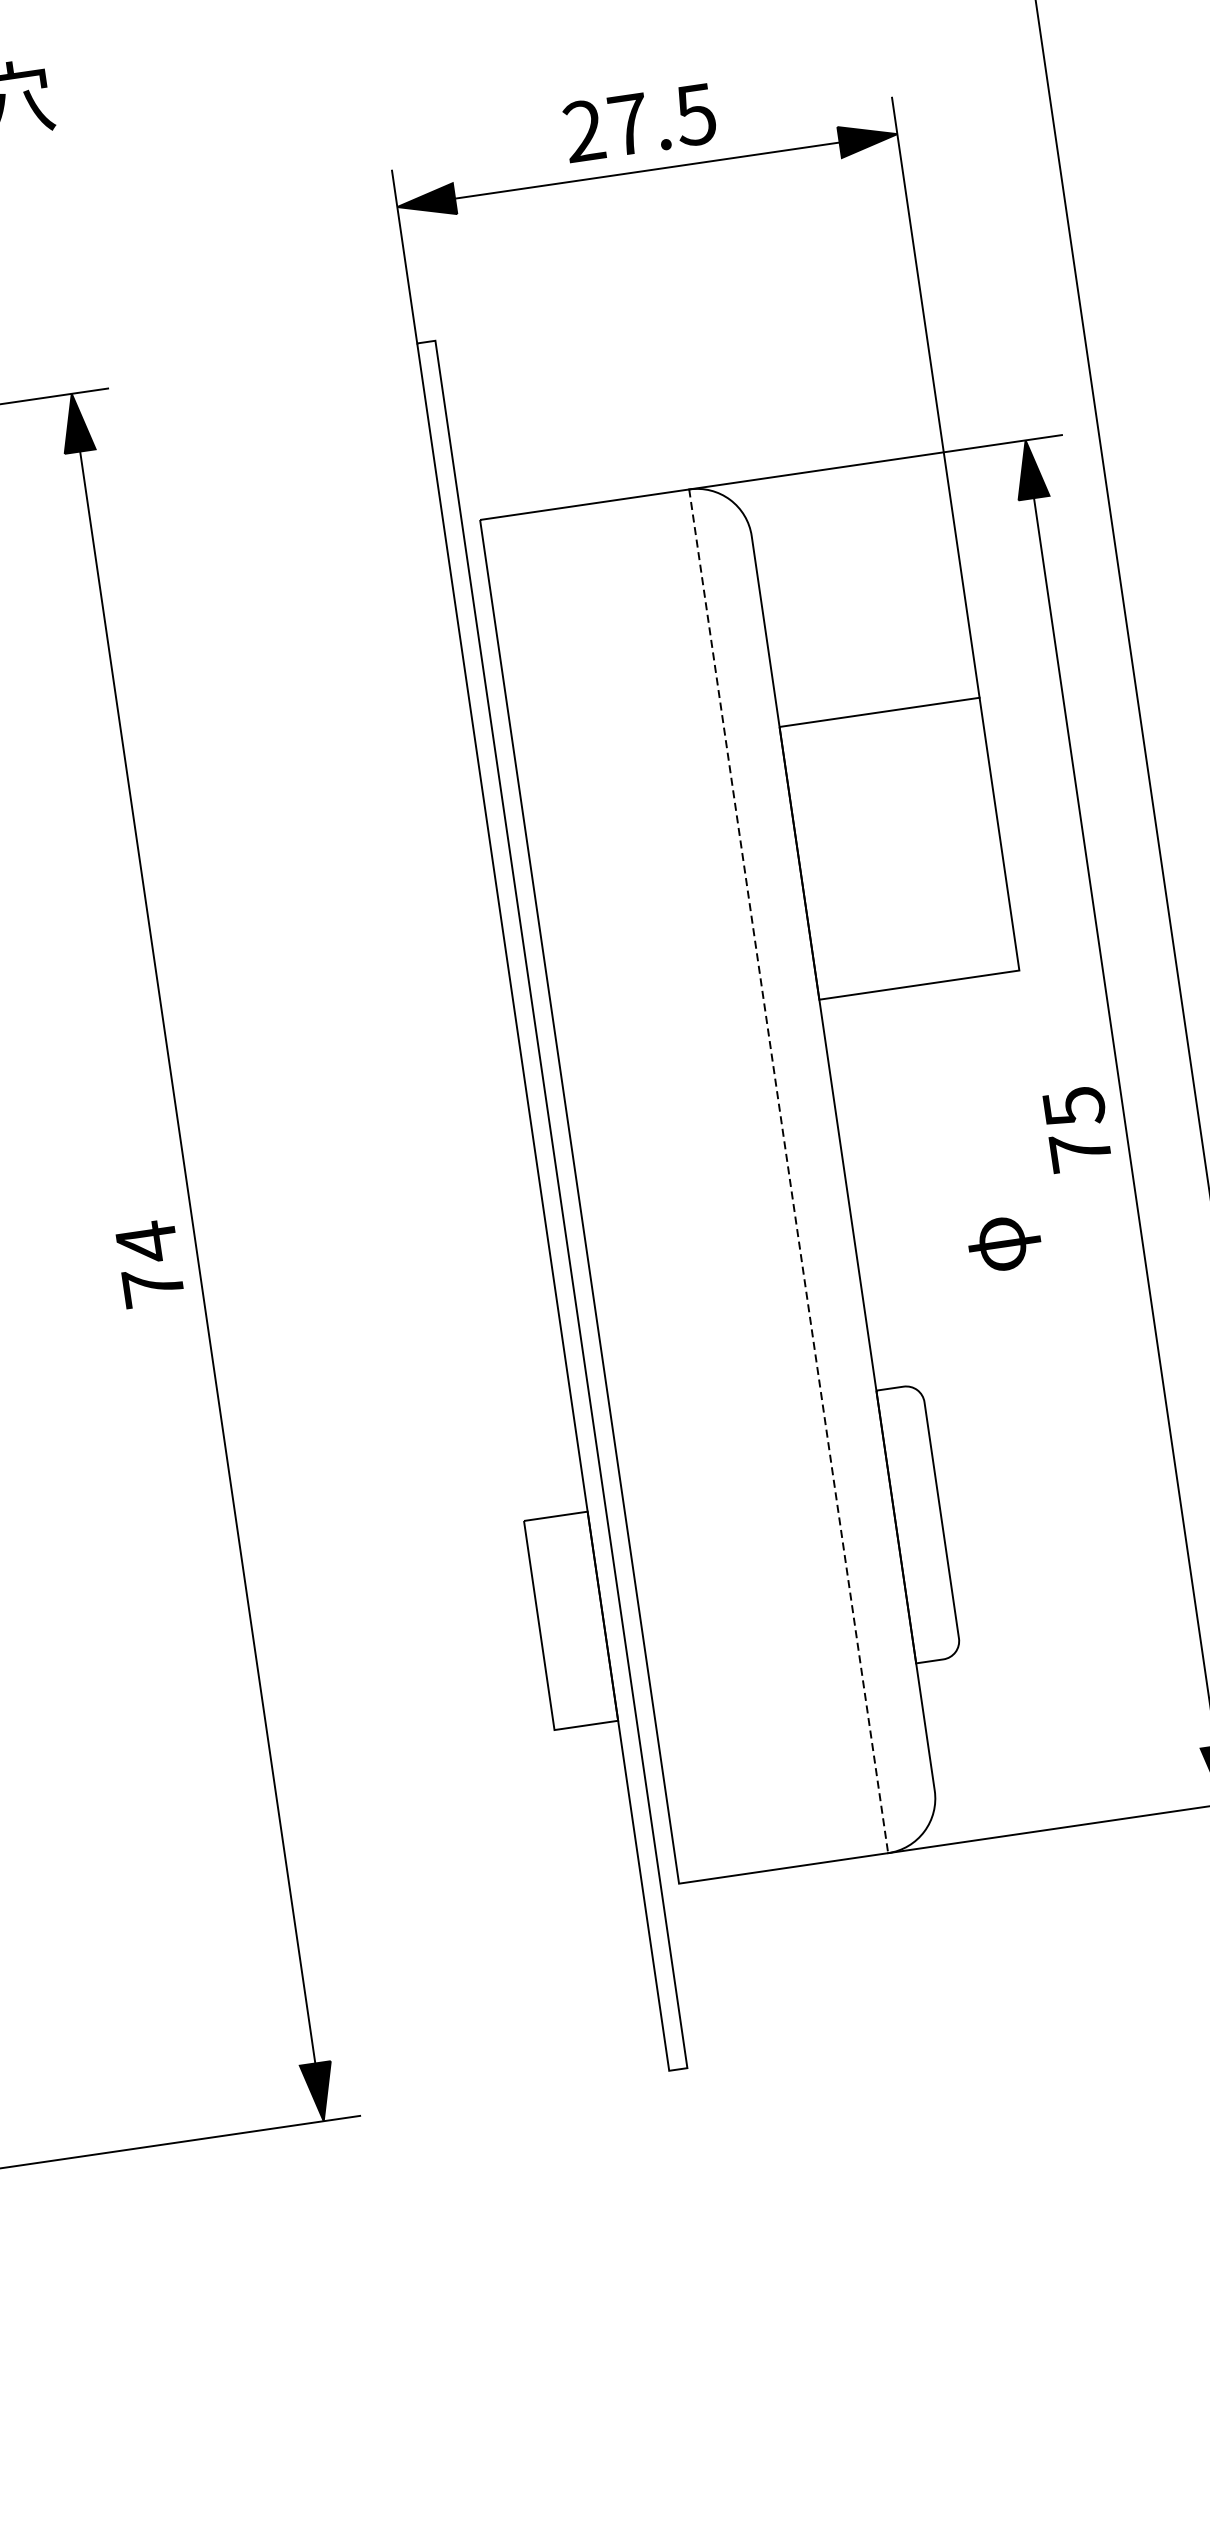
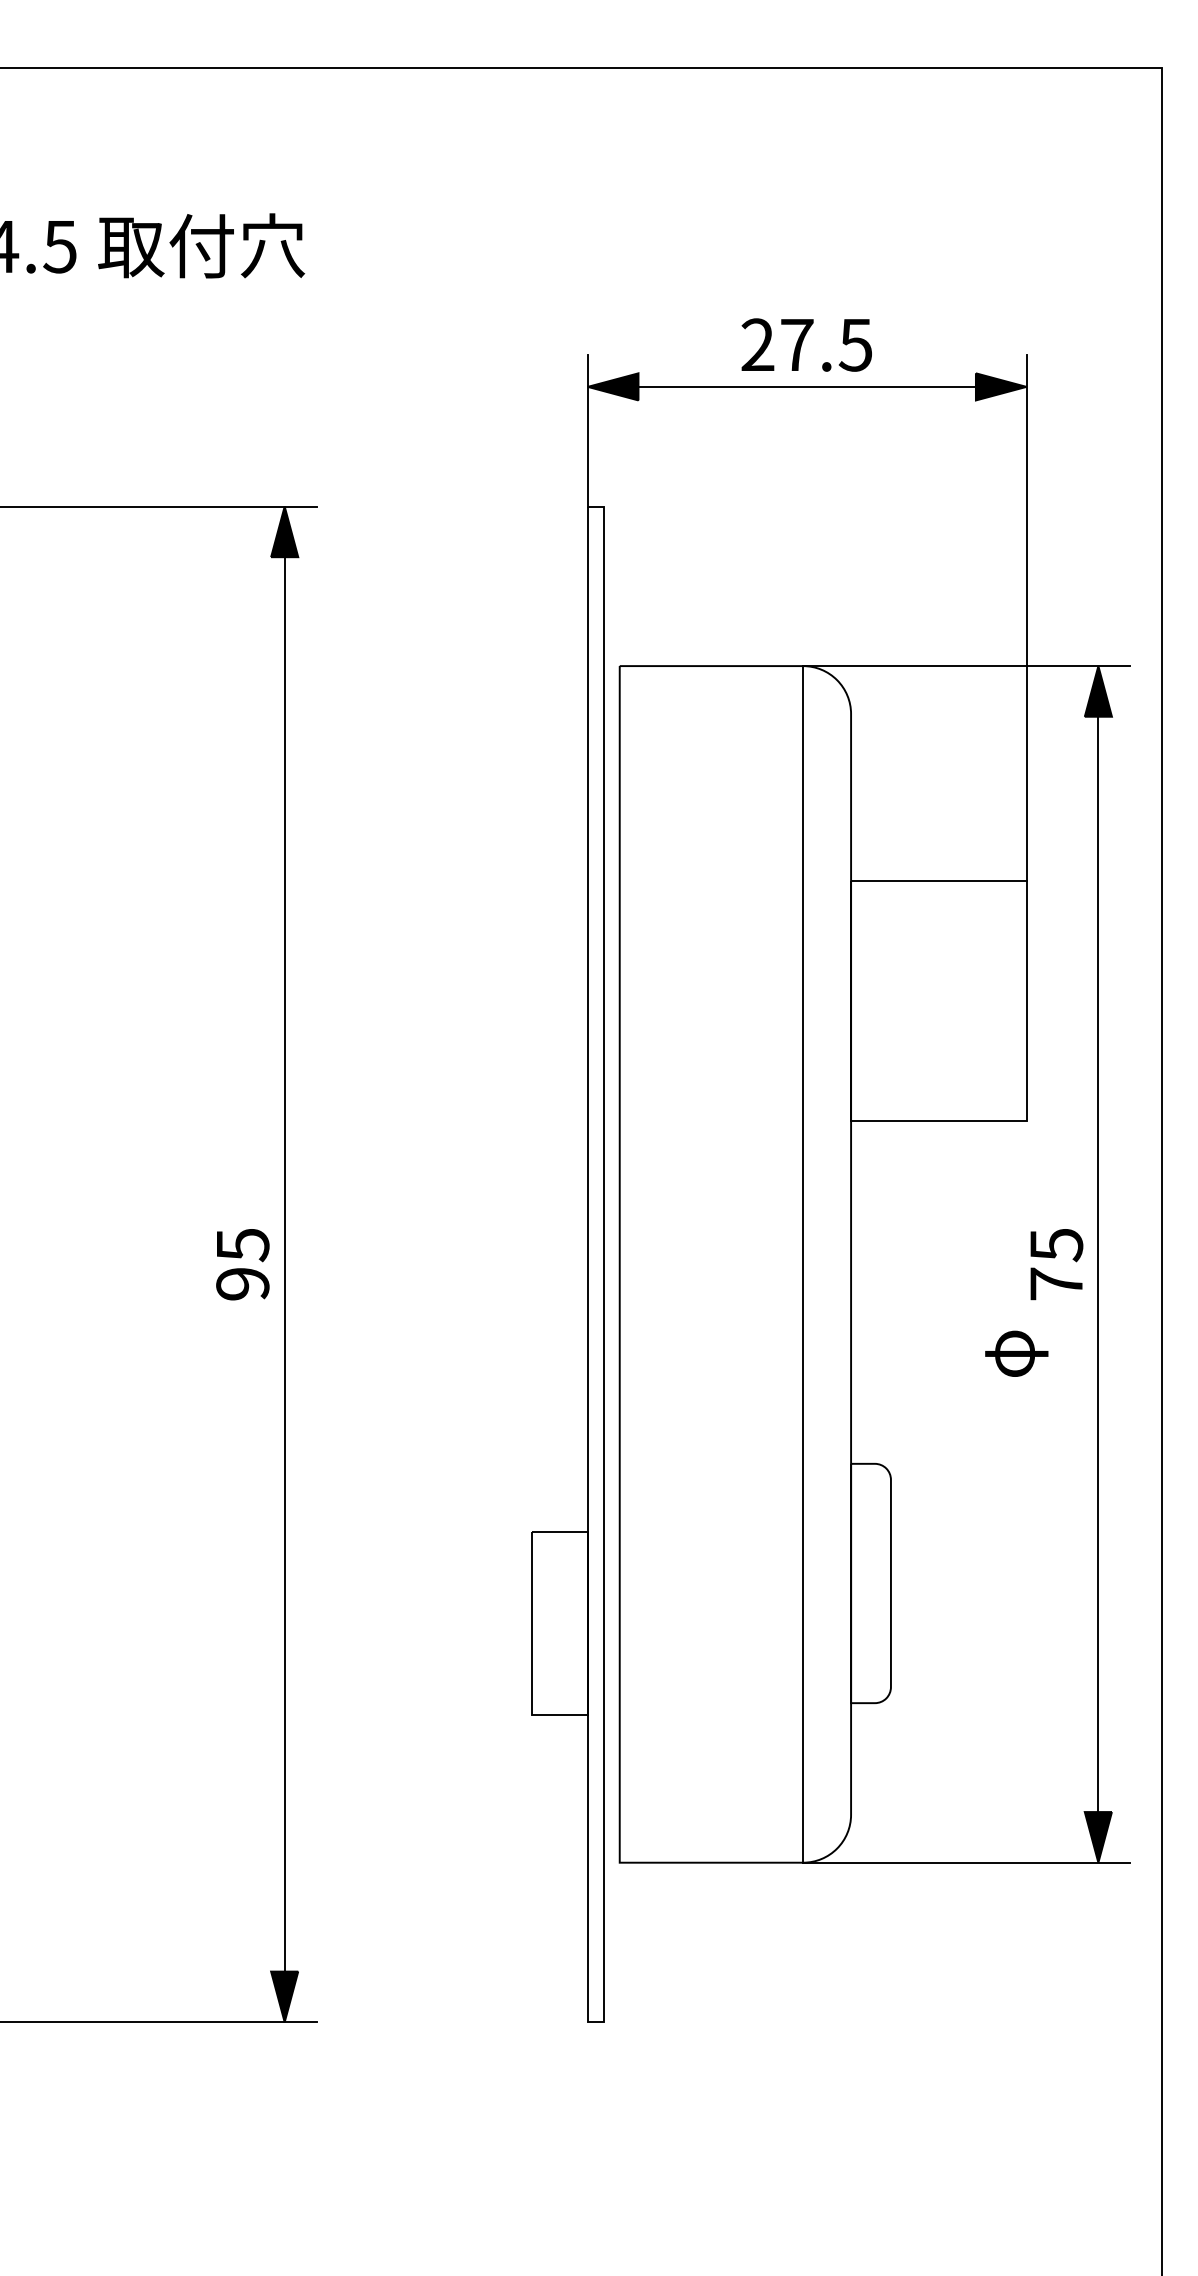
line: (789, 1171) -> (803, 1264), dashed -> solid
text: (1004, 1243) -> (1016, 1353), moved
text: (149, 1263) -> (242, 1263), 74 -> 95

